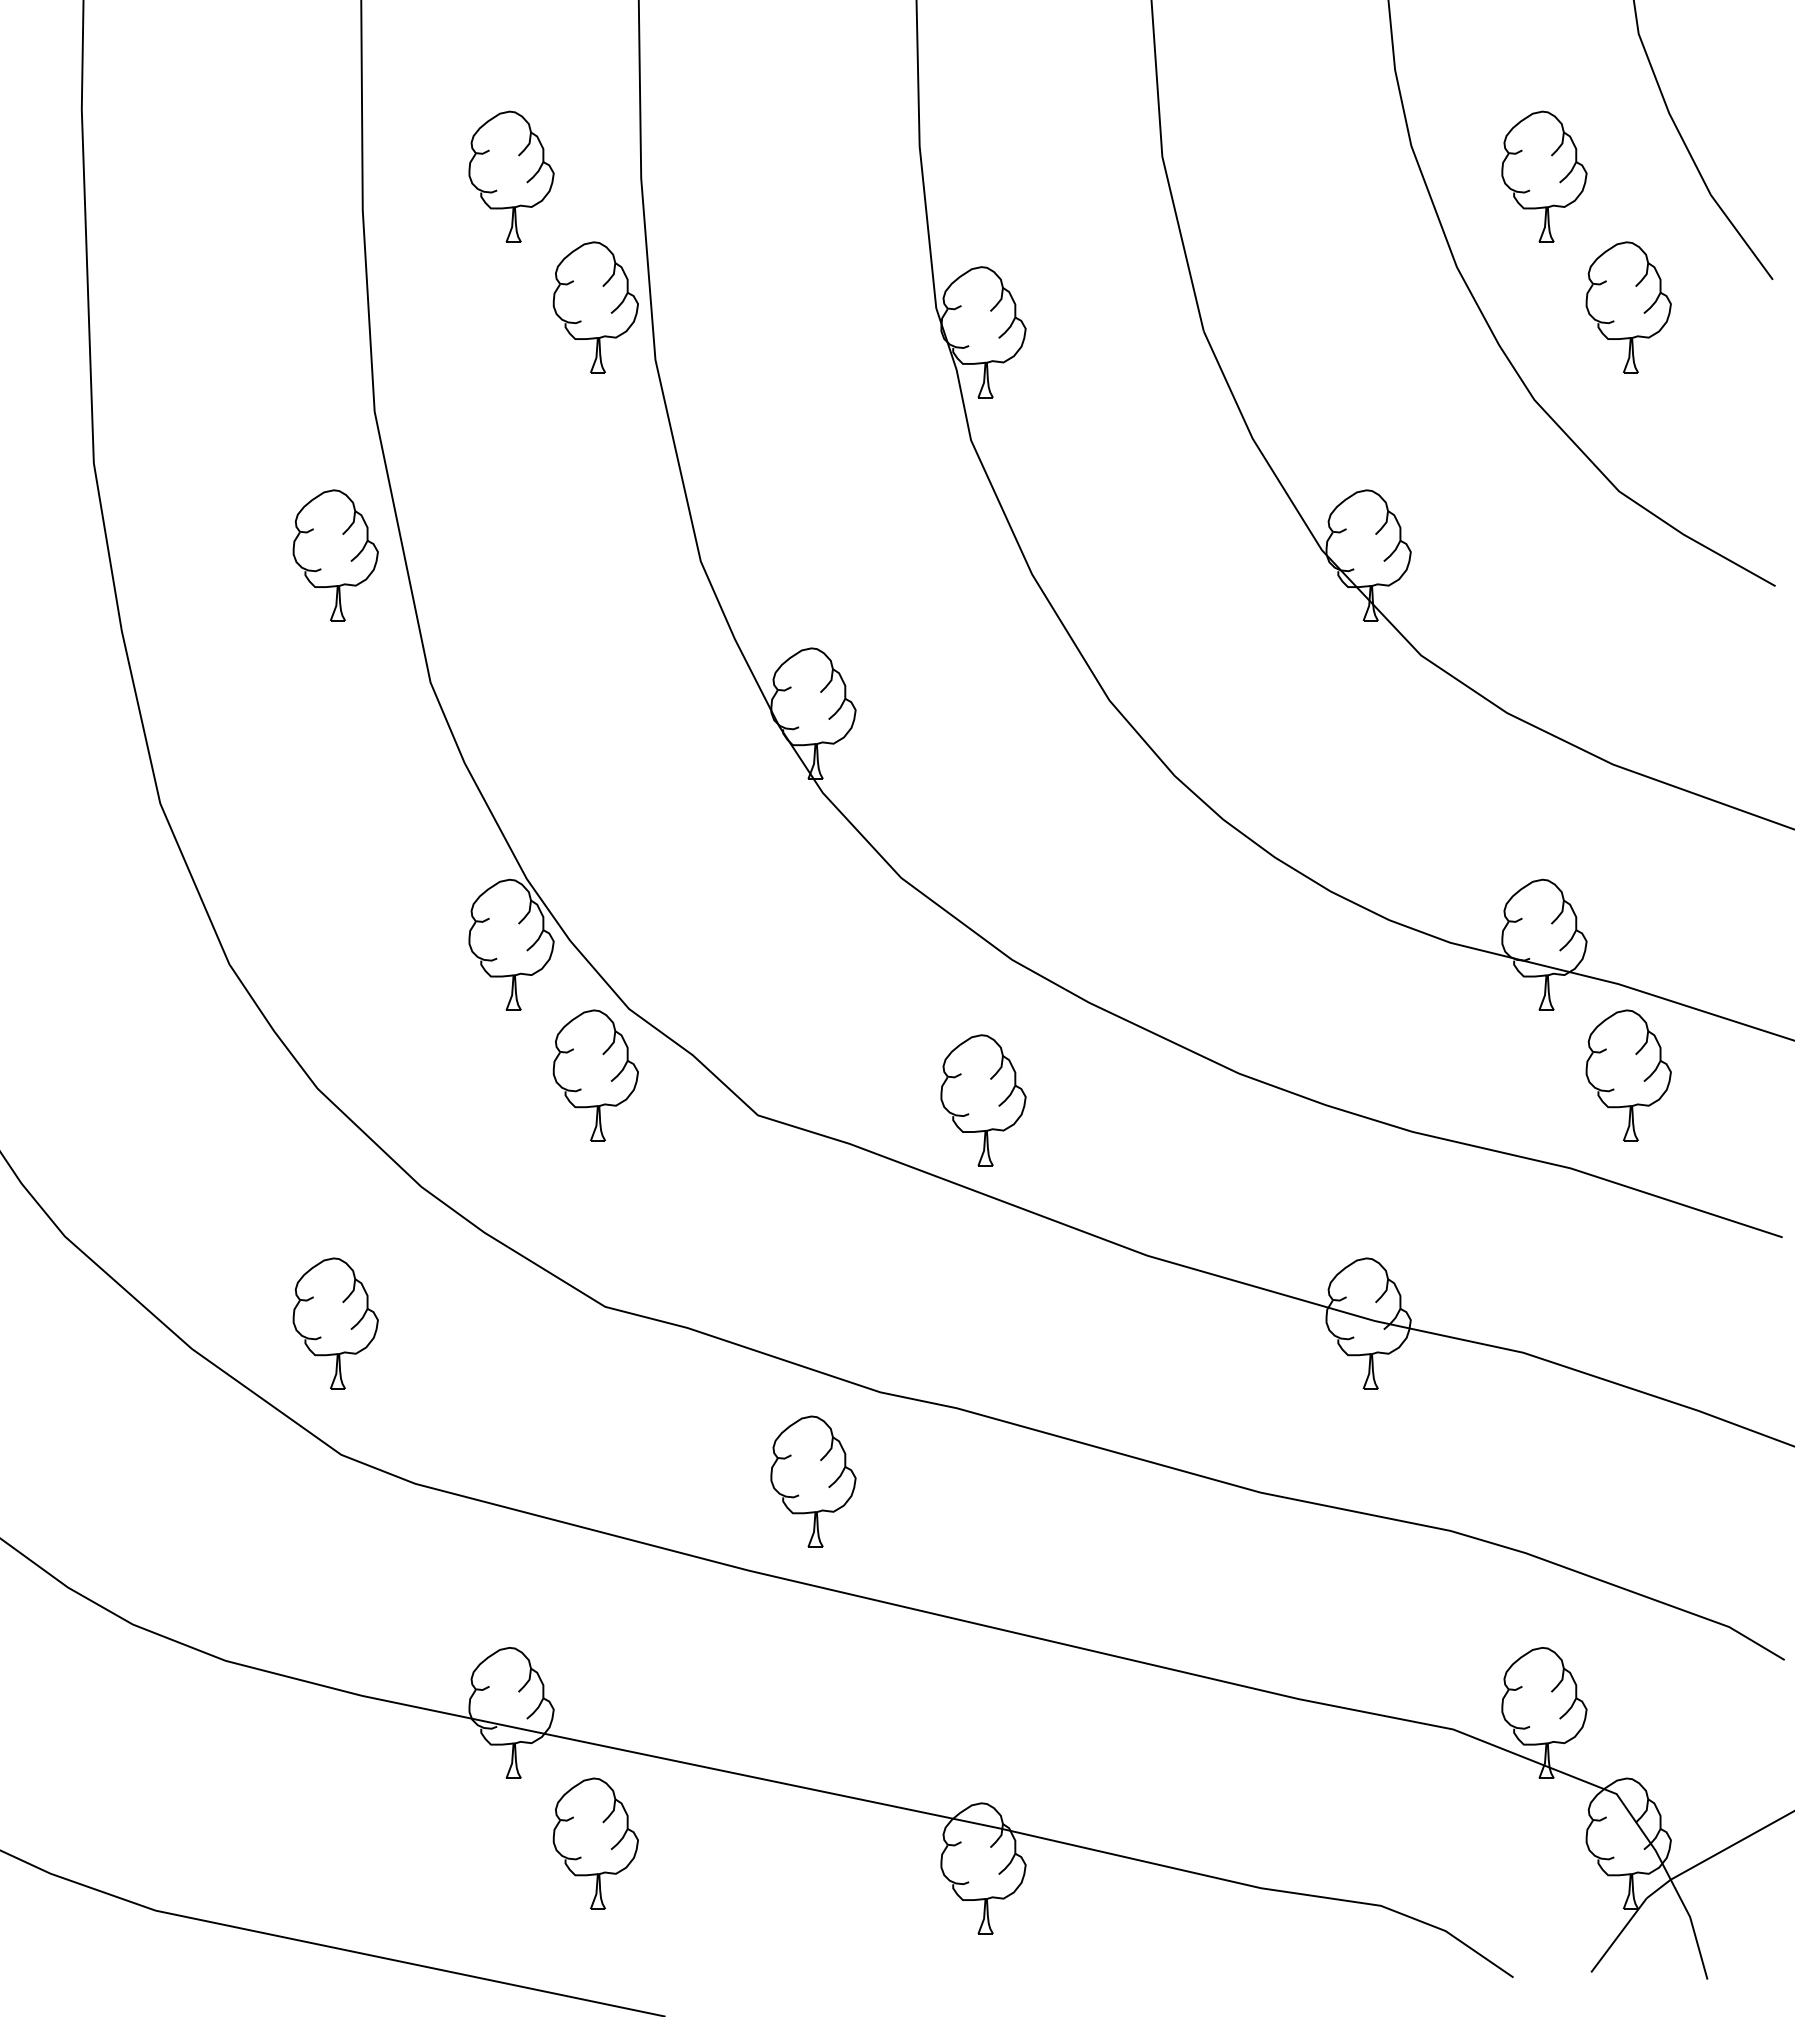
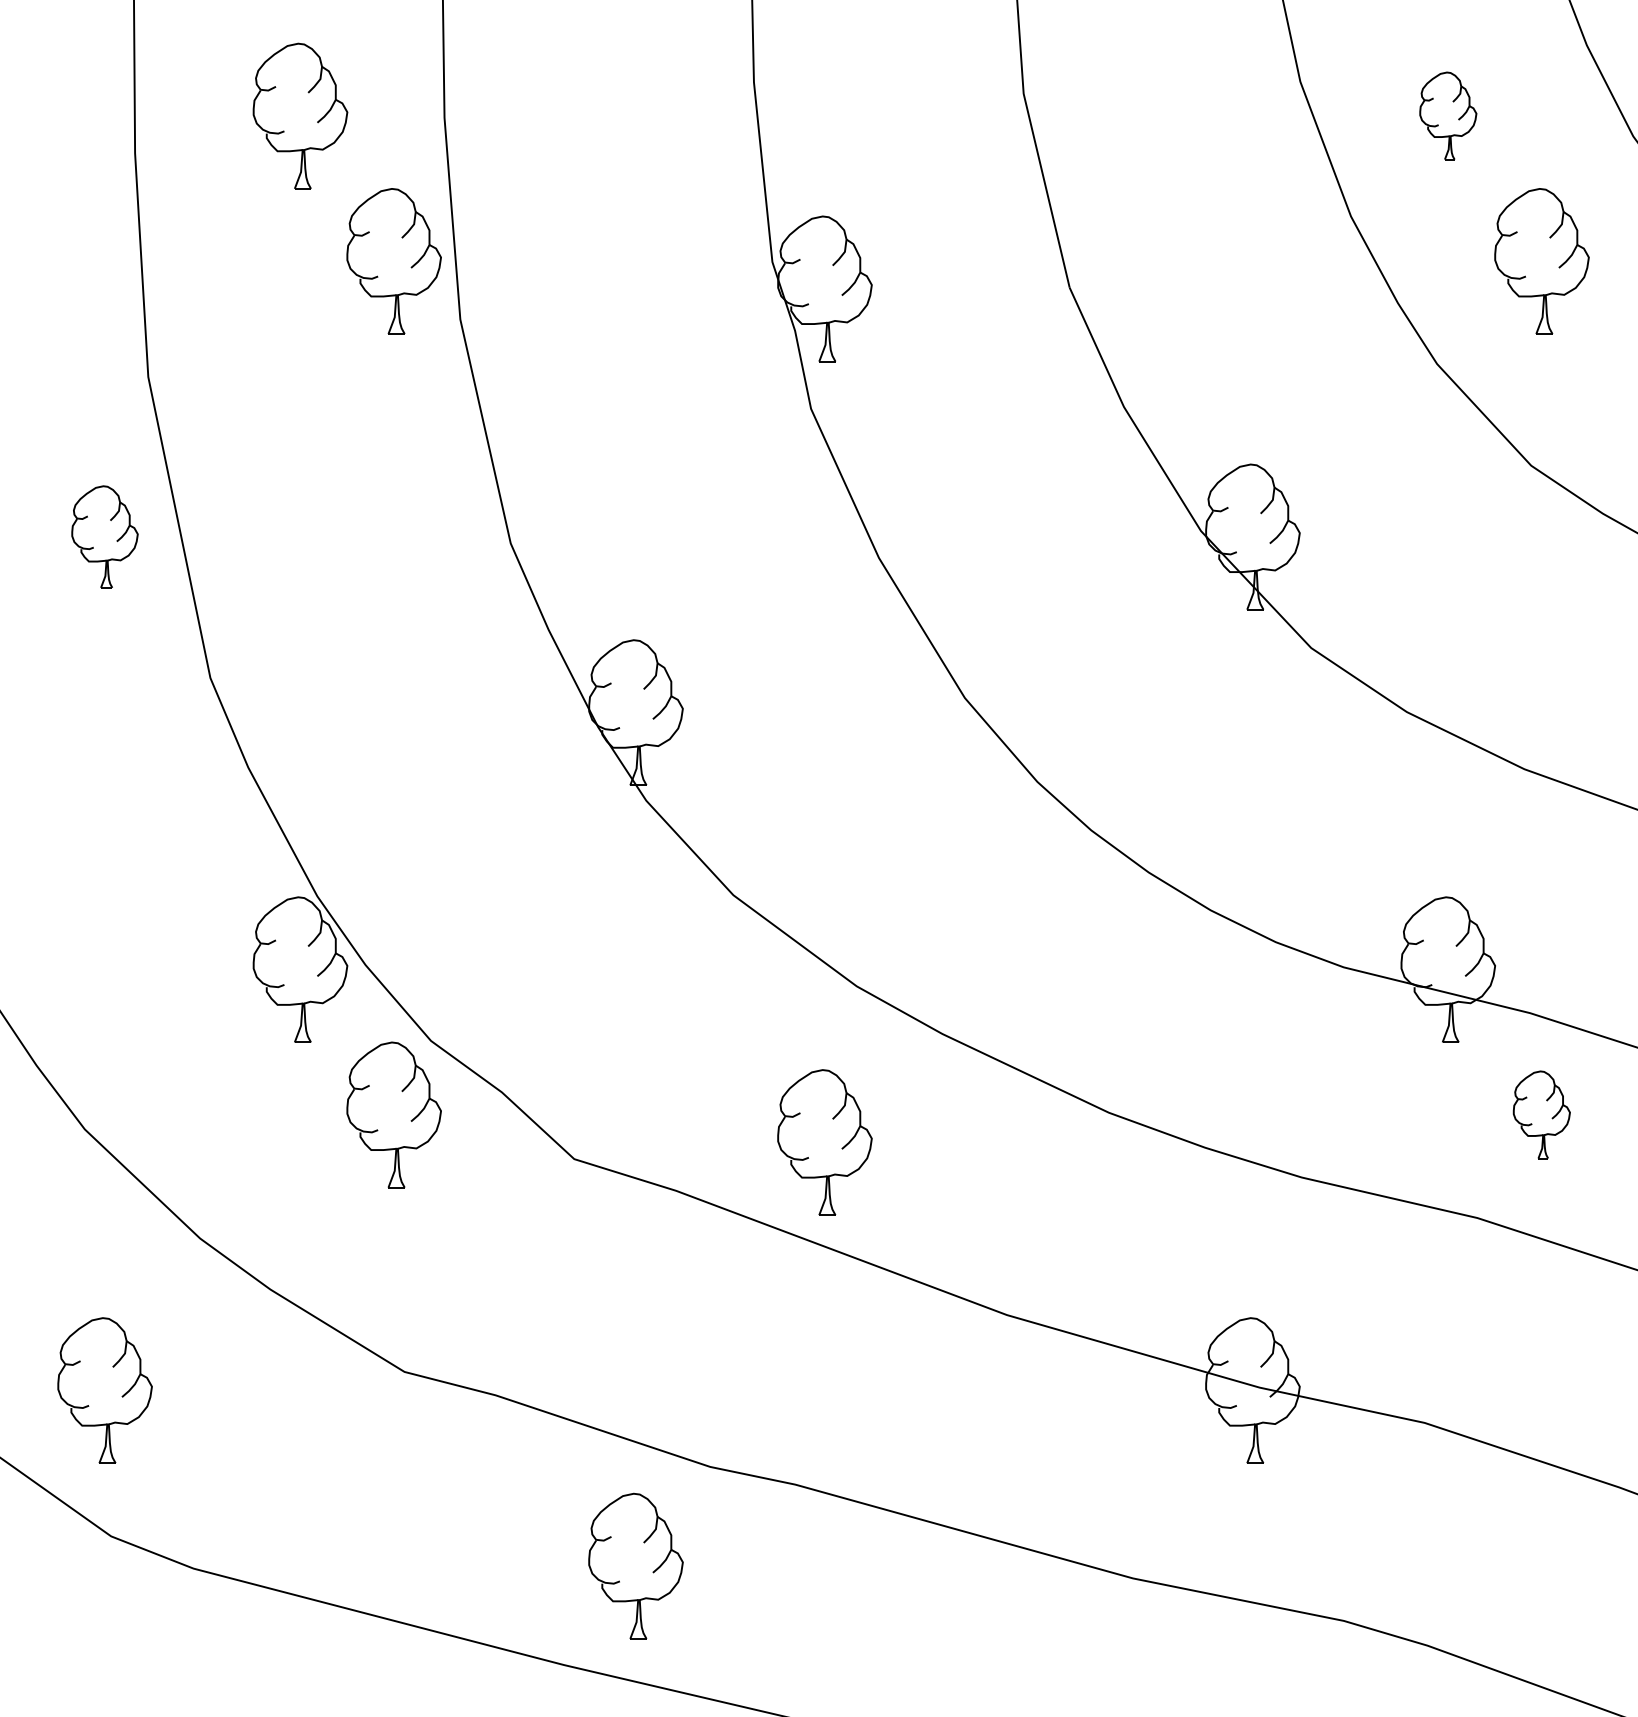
part: (1544, 176) -> (1448, 115), size x0.6
part: (335, 555) -> (104, 536), size x0.7
part: (1628, 1075) -> (1541, 1114), size x0.6

